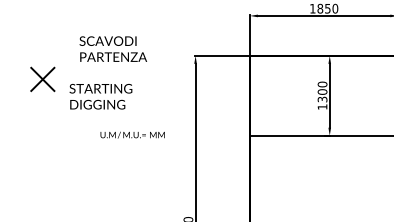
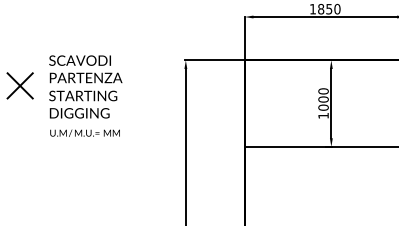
text: (112, 48) -> (84, 68), moved
text: (322, 99) -> (323, 107), 1300 -> 1000
text: (132, 134) -> (84, 132), moved

